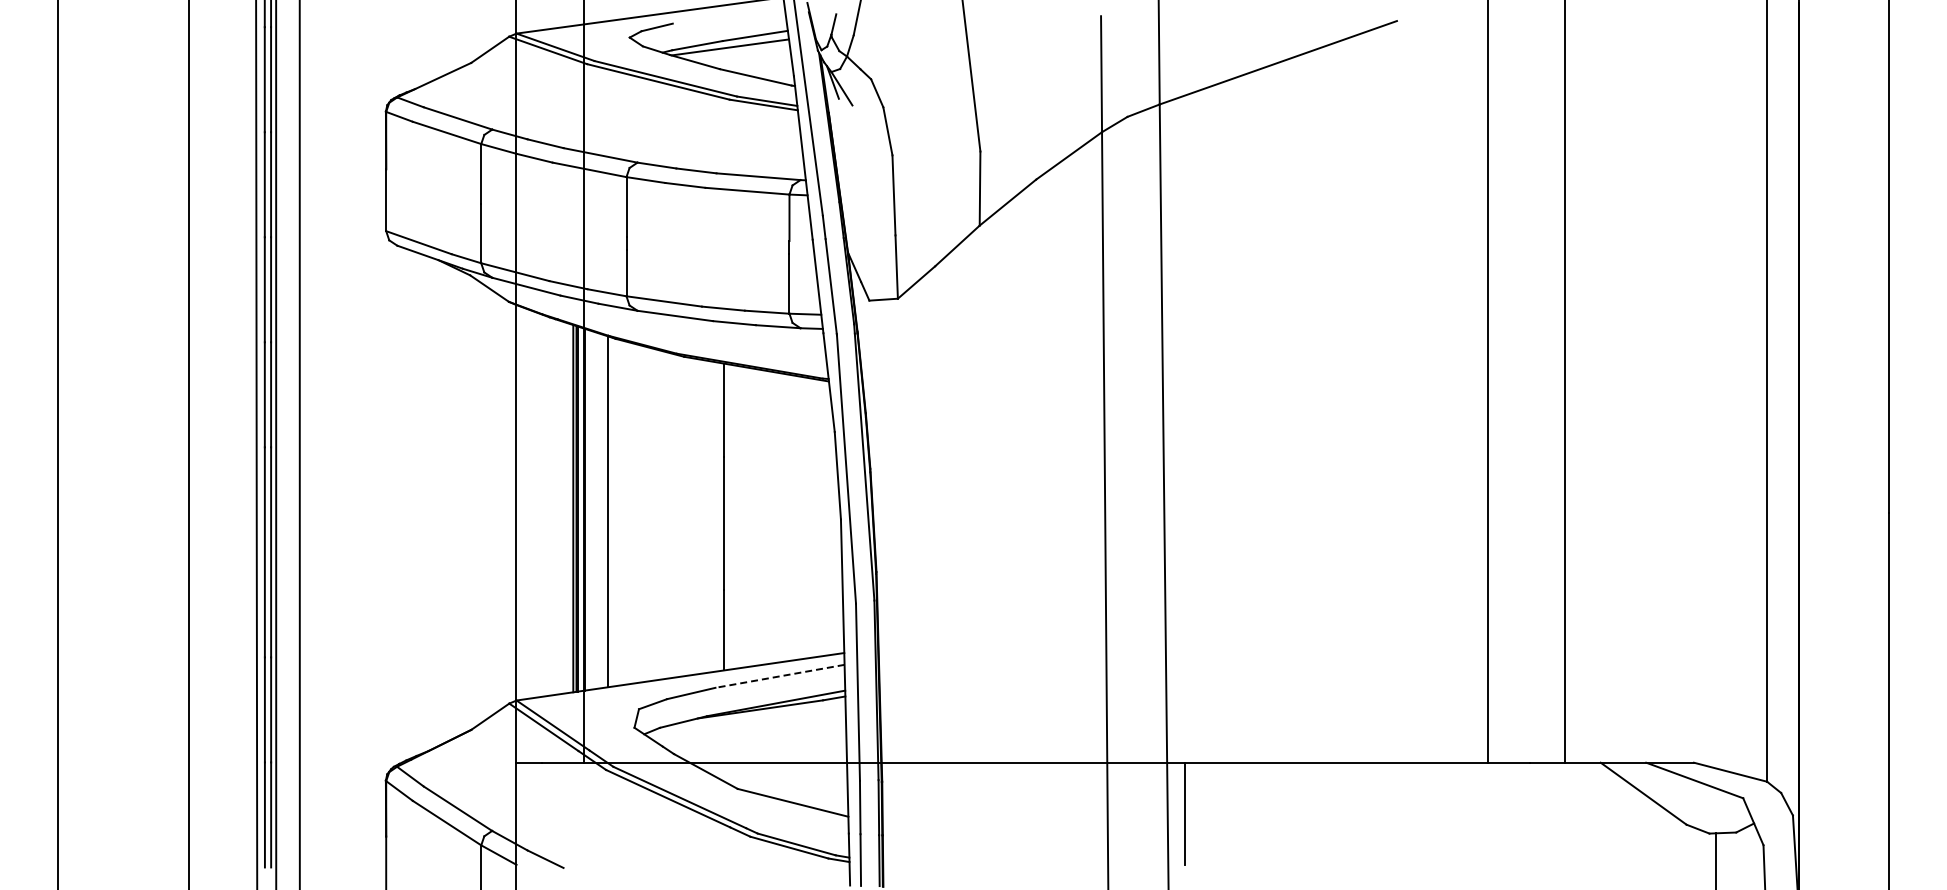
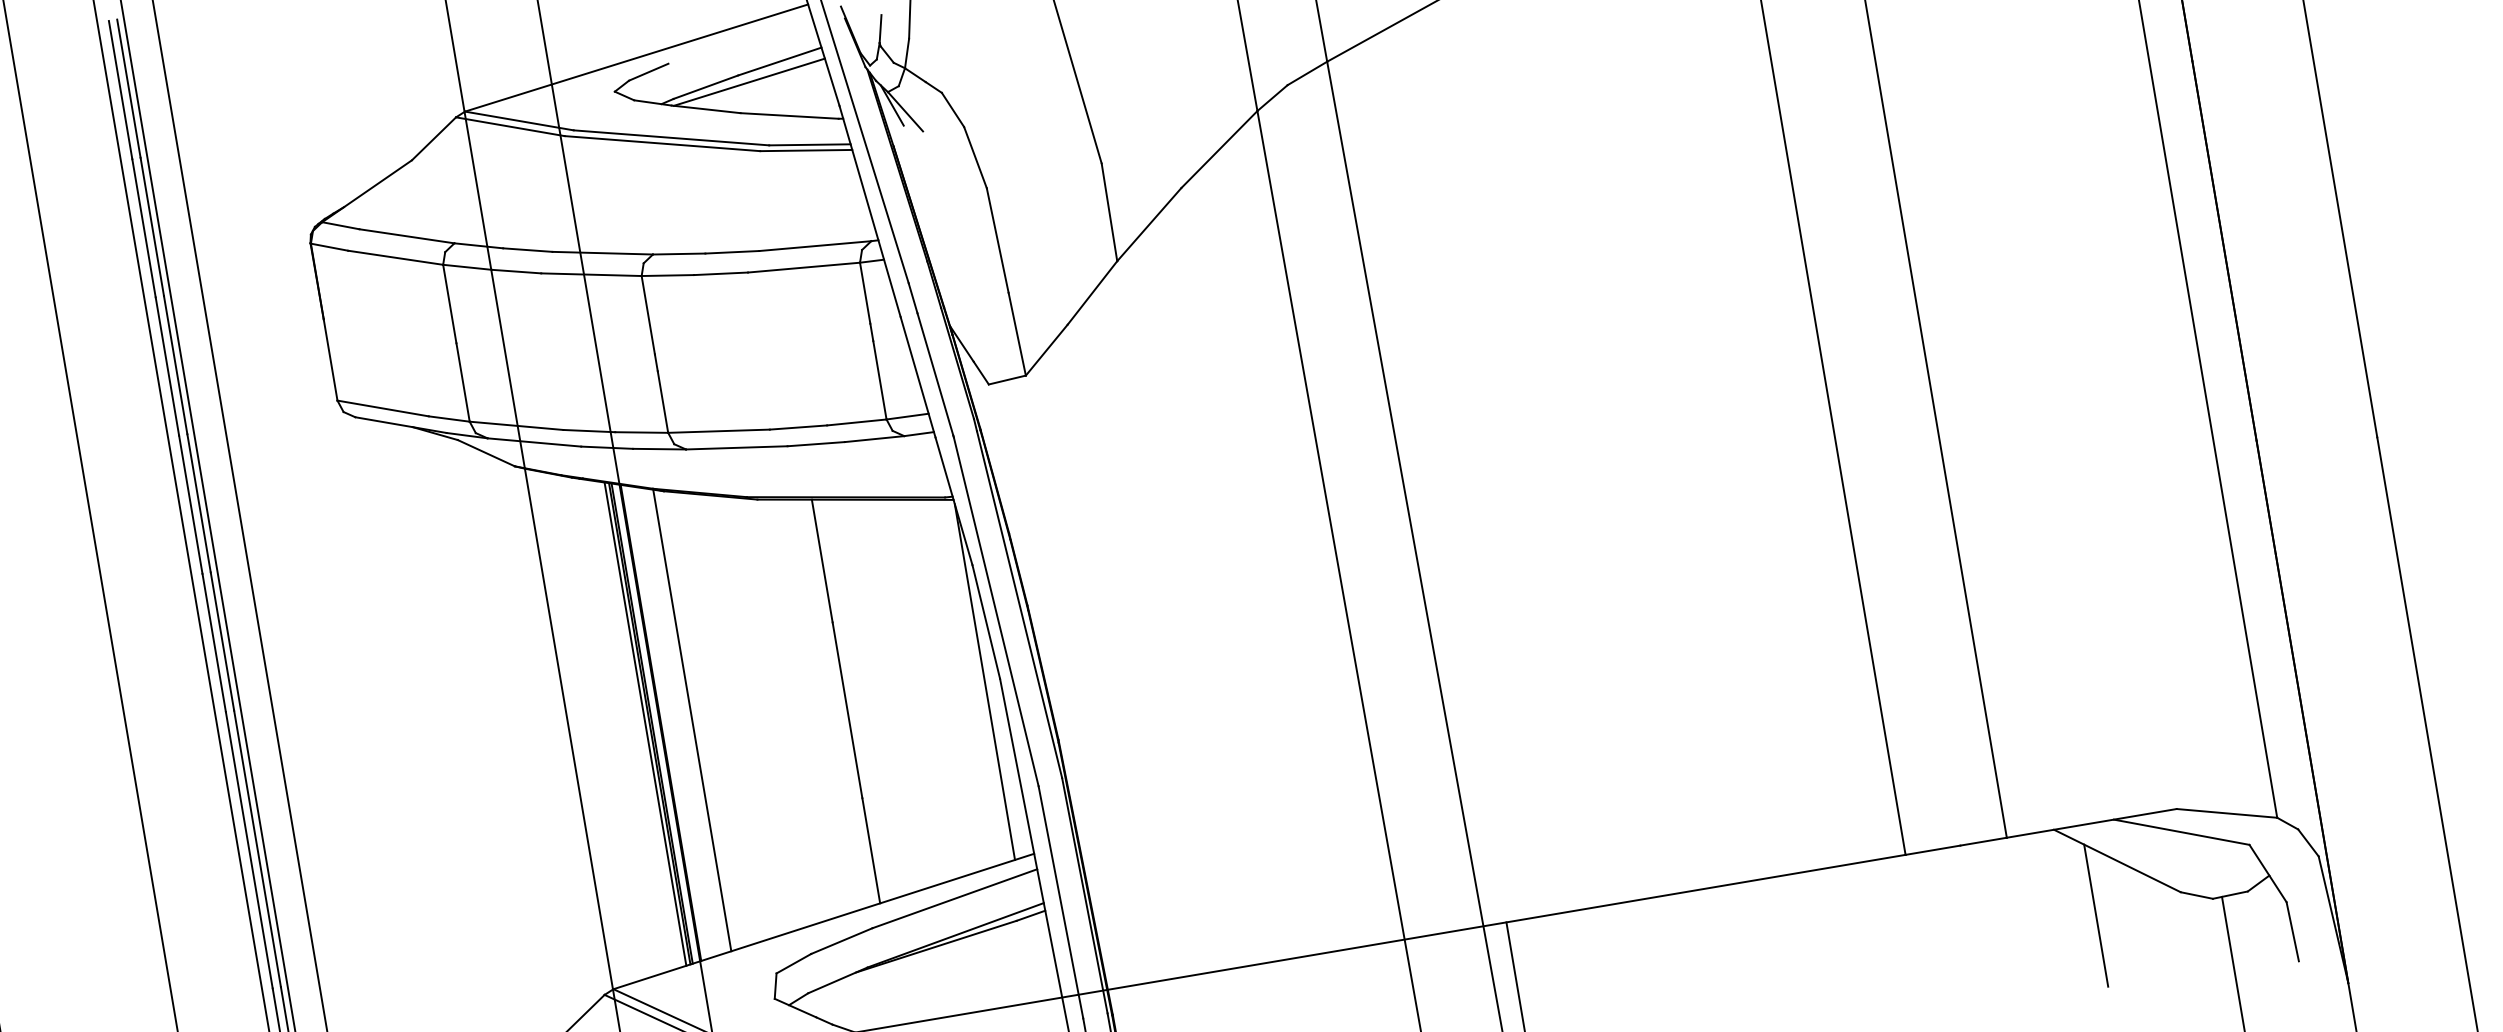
line: (829, 519) -> (985, 681), added
line: (780, 676) -> (955, 898), dashed -> solid
line: (1621, 831) -> (2096, 915), added

